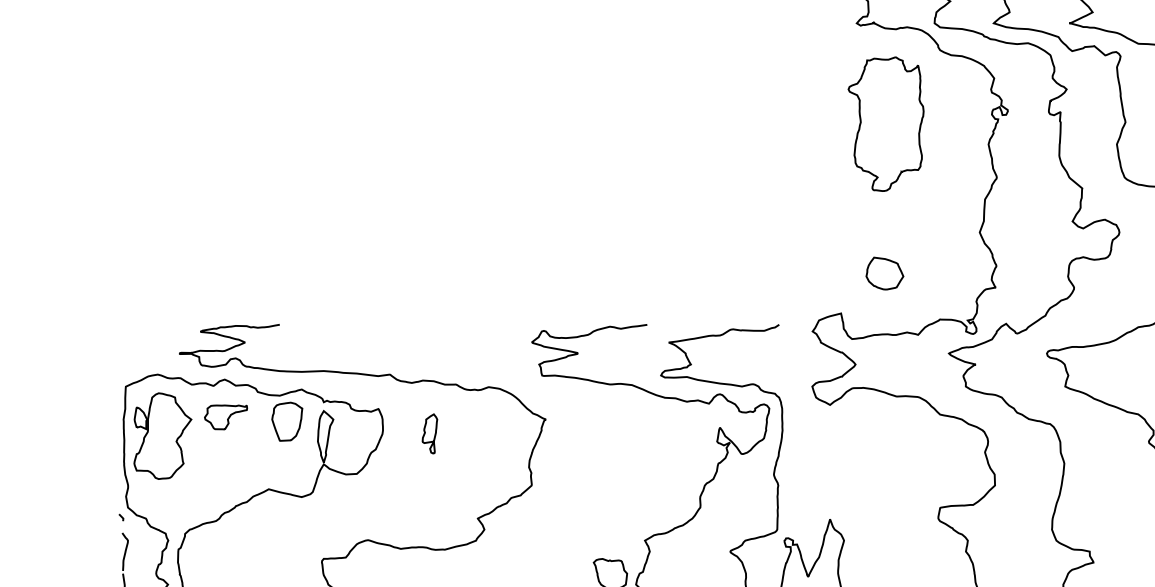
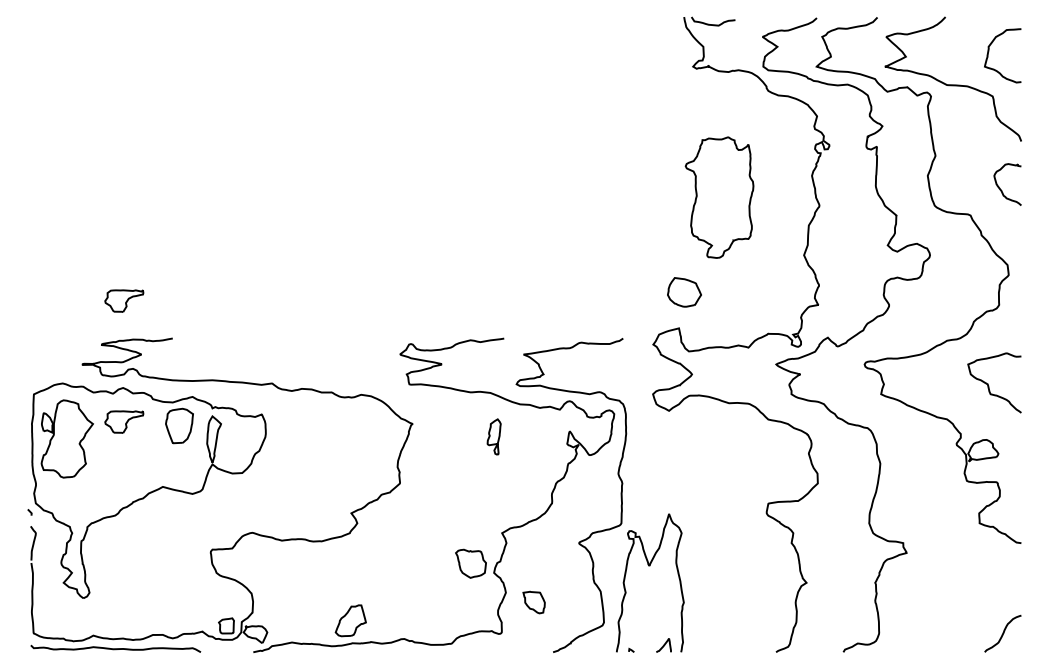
part: (886, 124) -> (719, 197), moved
part: (884, 273) -> (684, 292), moved
part: (226, 282) -> (124, 300), added
part: (429, 433) -> (493, 436), moved

